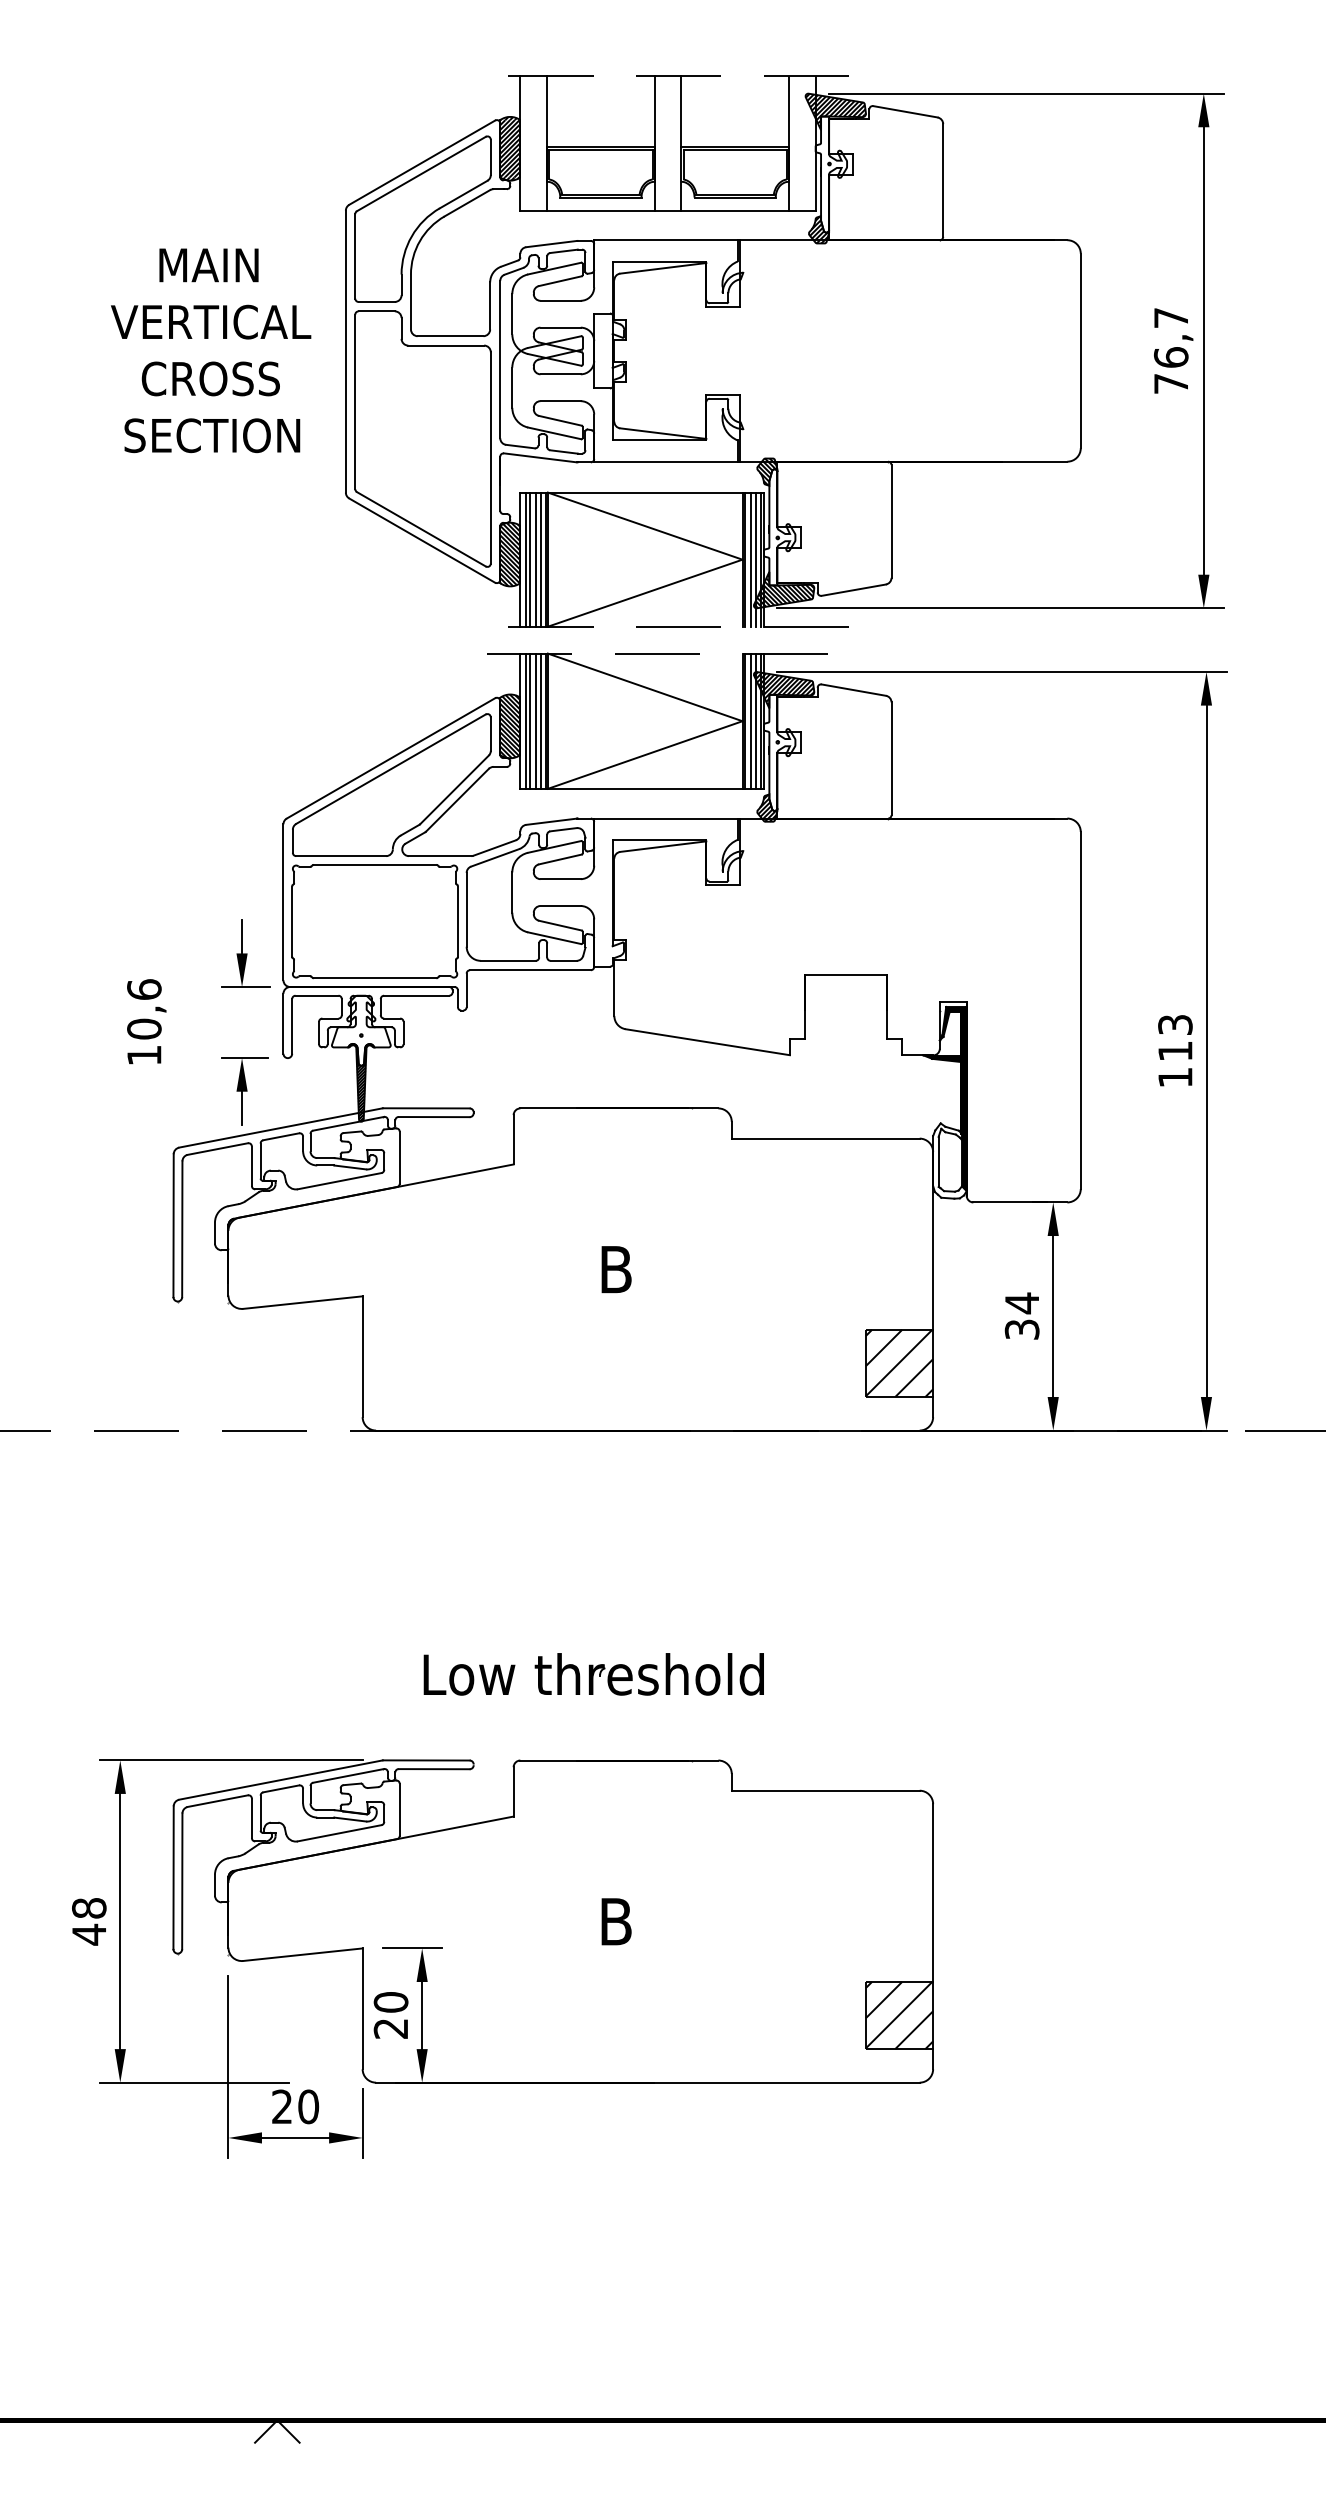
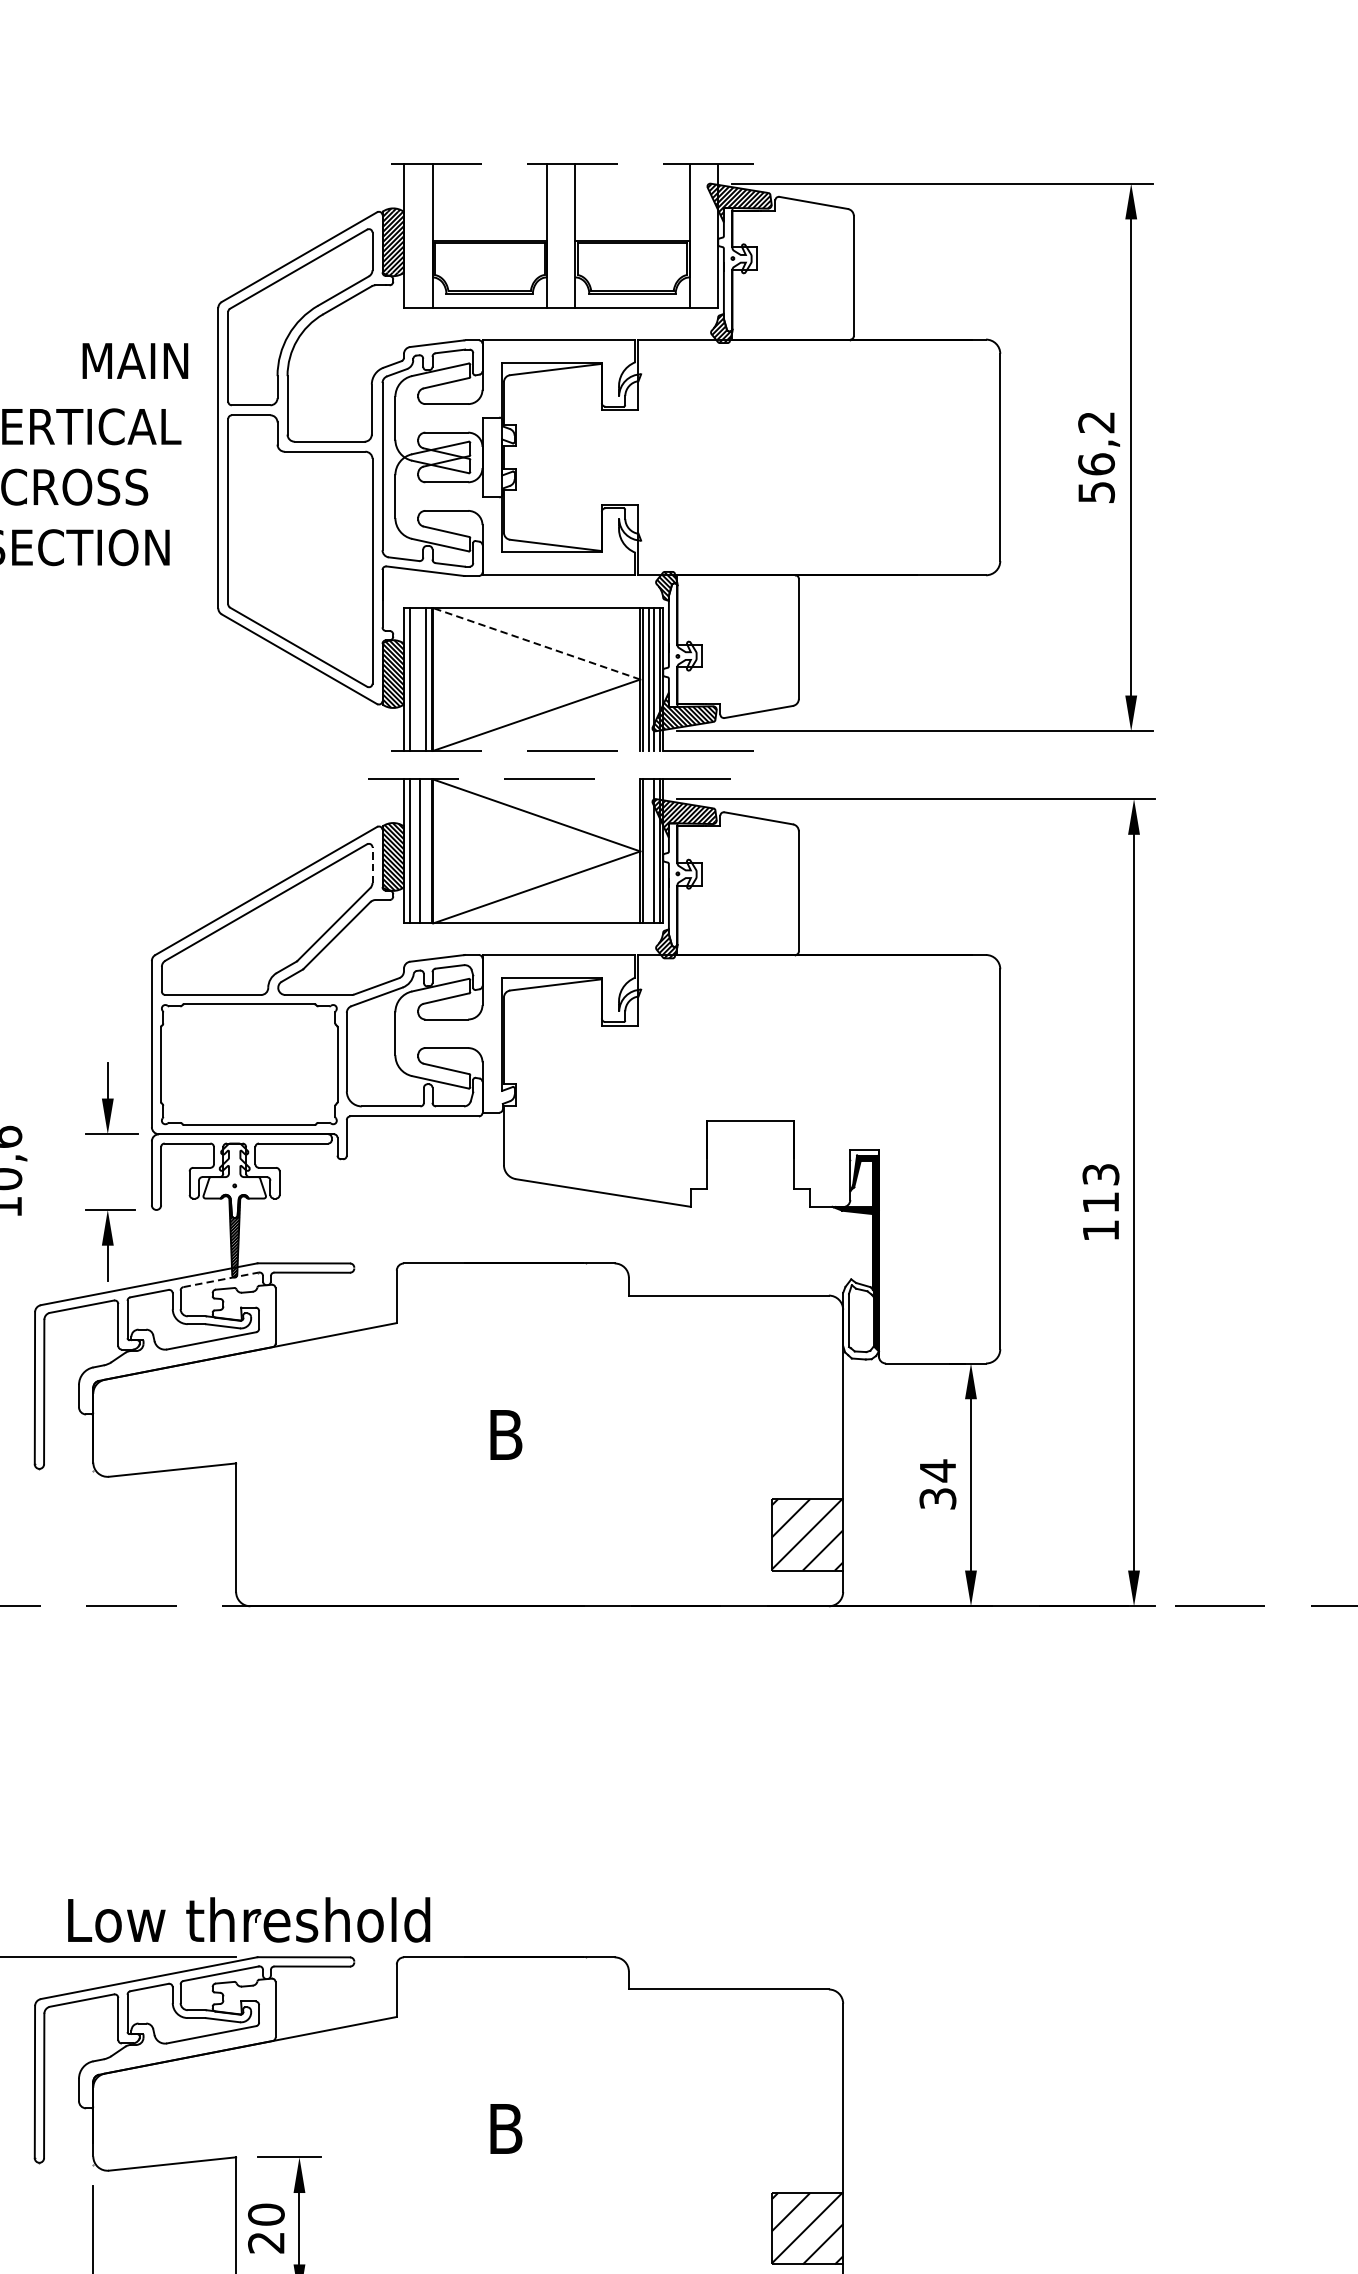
text: (208, 265) -> (134, 361), moved
text: (1170, 350) -> (1095, 456), 76,7 -> 56,2
line: (645, 526) -> (537, 644), solid -> dashed
line: (530, 559) -> (414, 679), removed
line: (535, 559) -> (420, 679), removed
line: (530, 720) -> (414, 850), removed
line: (540, 720) -> (425, 850), removed
line: (750, 720) -> (648, 850), removed
line: (490, 734) -> (372, 865), solid -> dashed
line: (349, 1123) -> (222, 1279), solid -> dashed
part: (593, 1674) -> (248, 1920), moved

